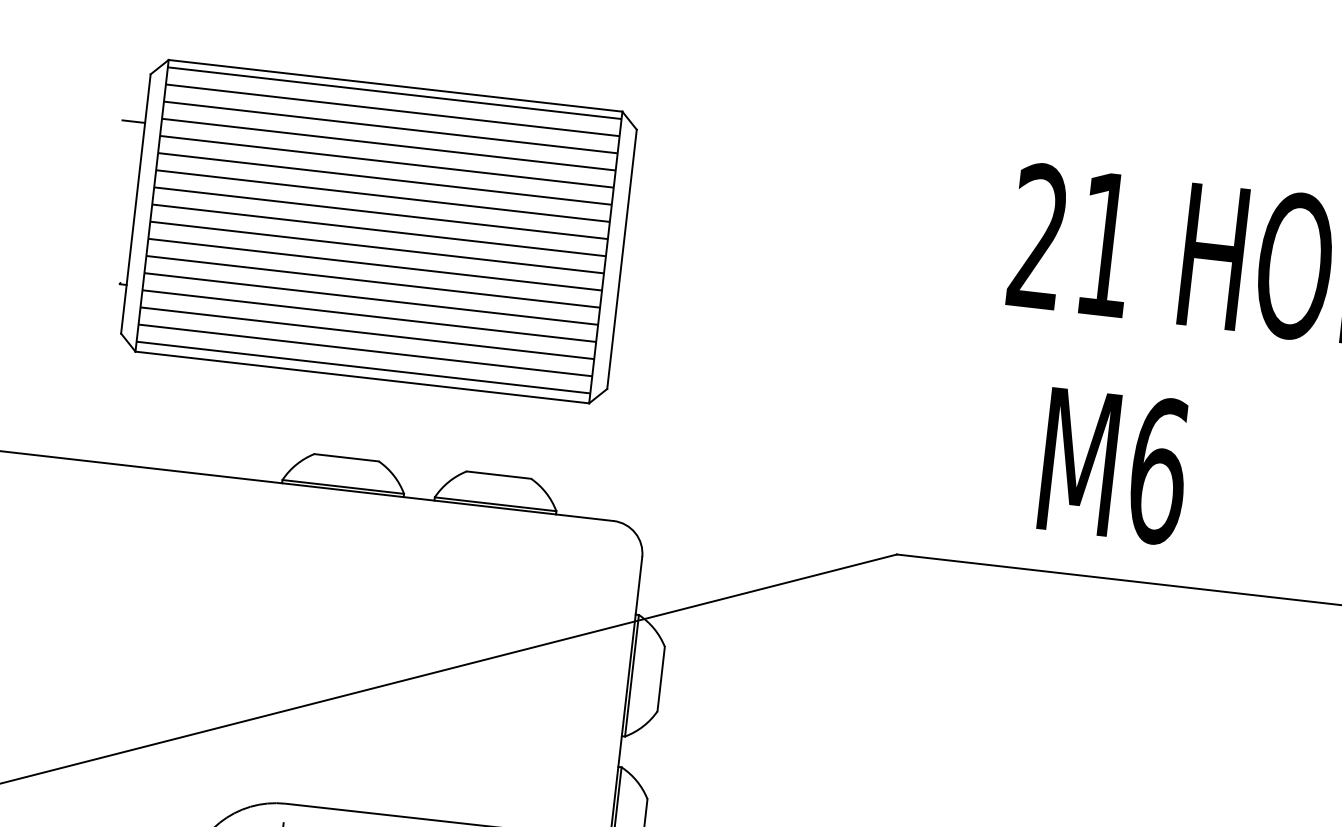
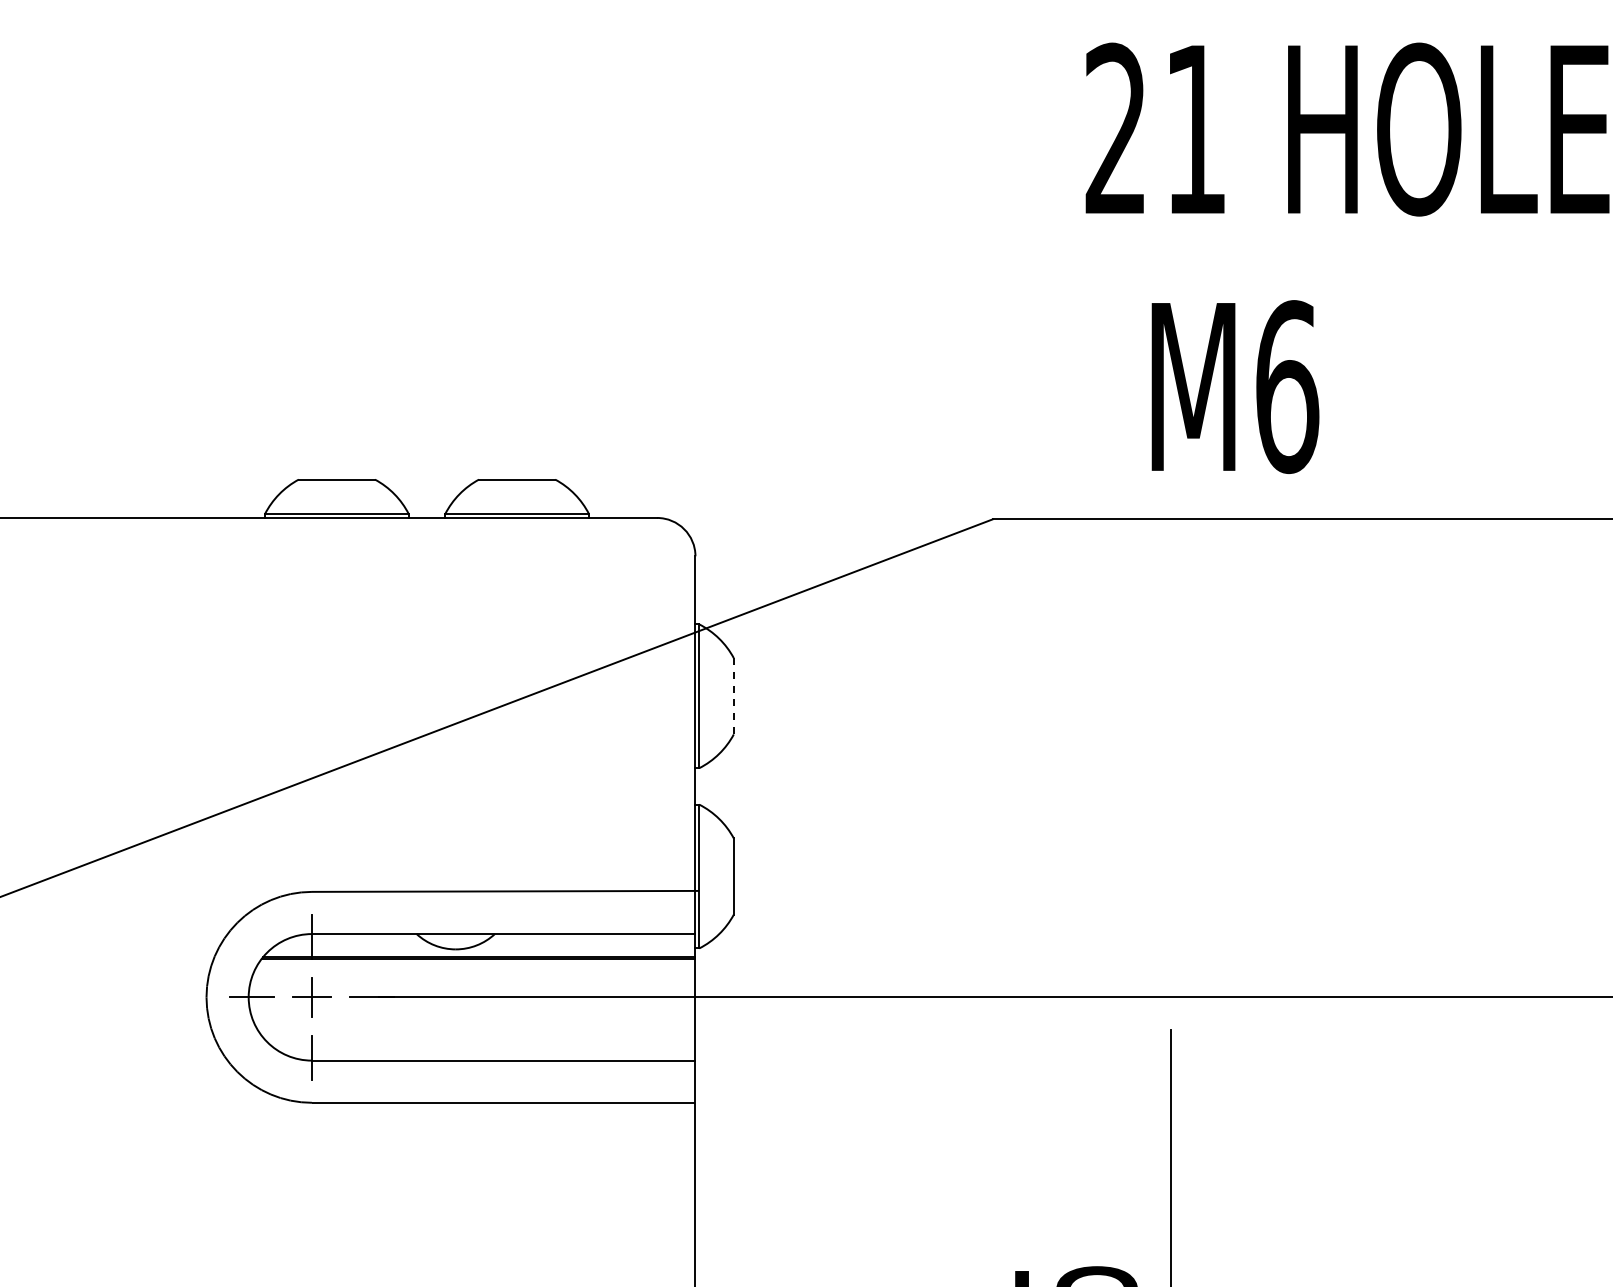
part: (367, 229) -> (331, 210), removed
line: (660, 679) -> (733, 696), solid -> dashed

